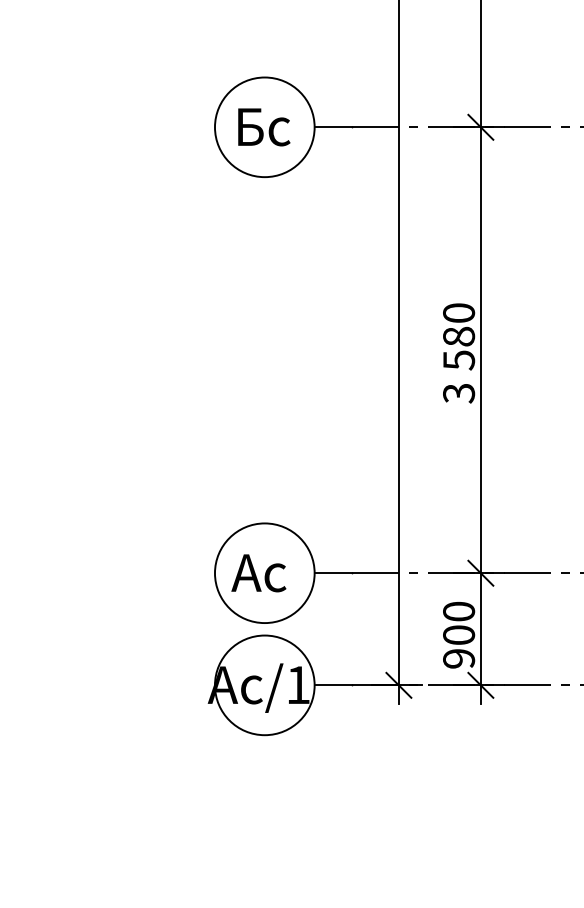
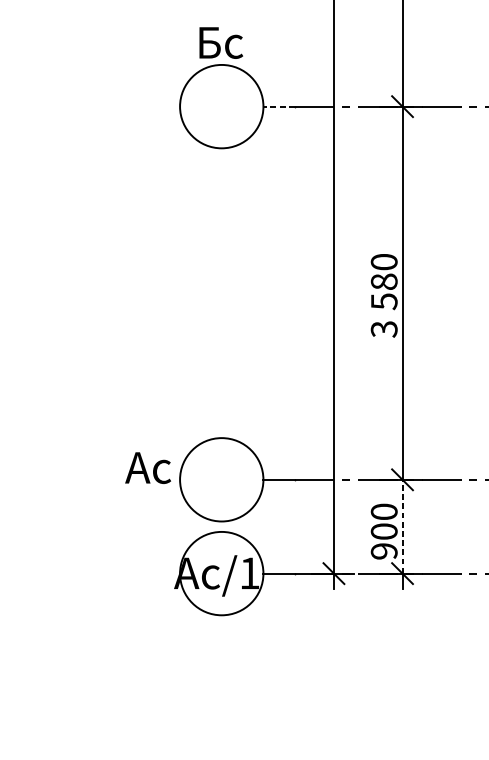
text: (264, 127) -> (221, 43), moved
line: (333, 127) -> (279, 106), solid -> dashed
text: (258, 573) -> (147, 468), moved
line: (480, 628) -> (402, 526), solid -> dashed

